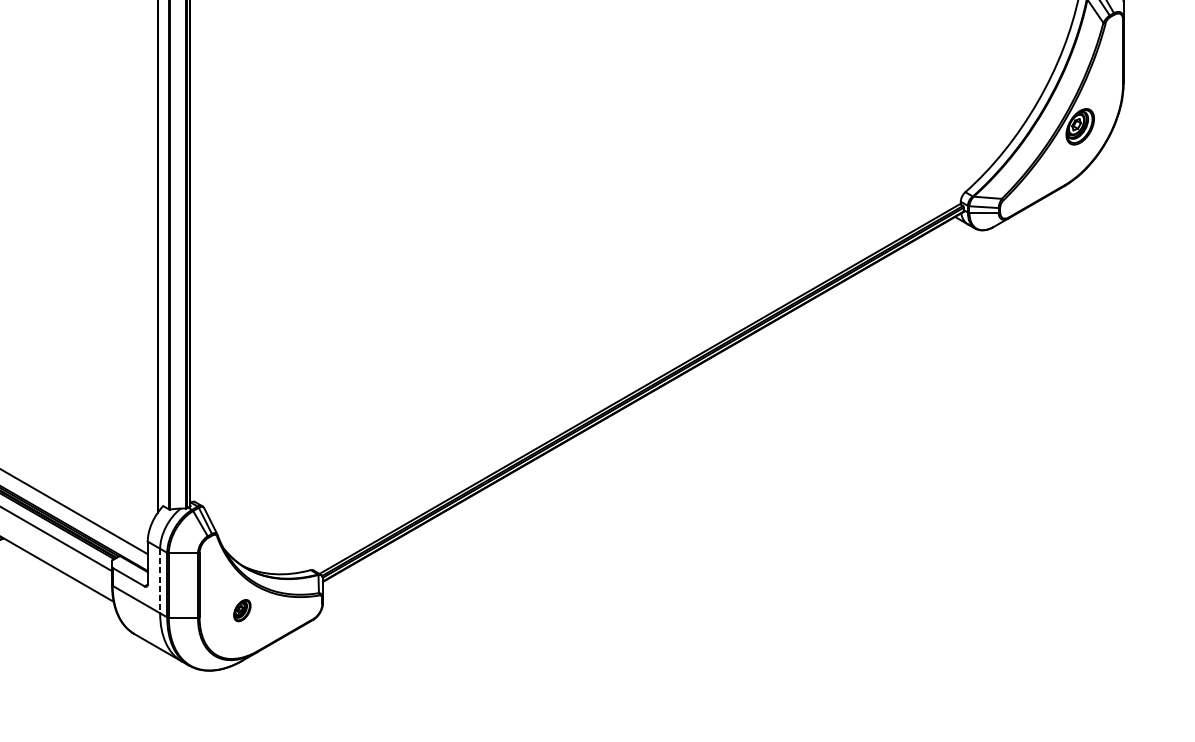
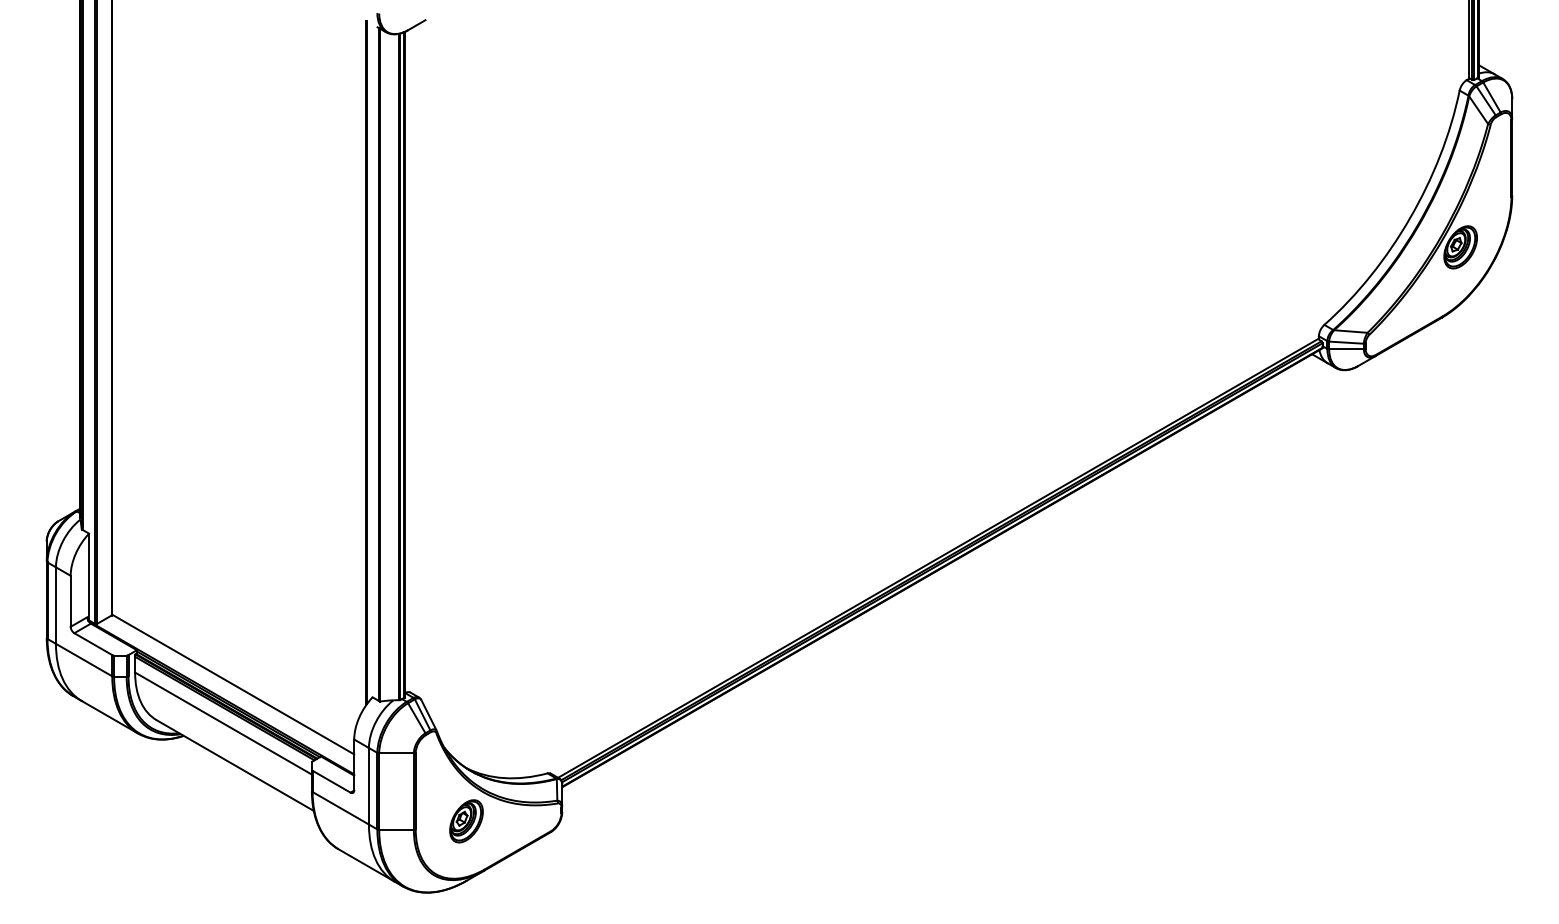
line: (159, 581) -> (368, 786), dashed -> solid
part: (242, 610) -> (466, 821), size x1.67

